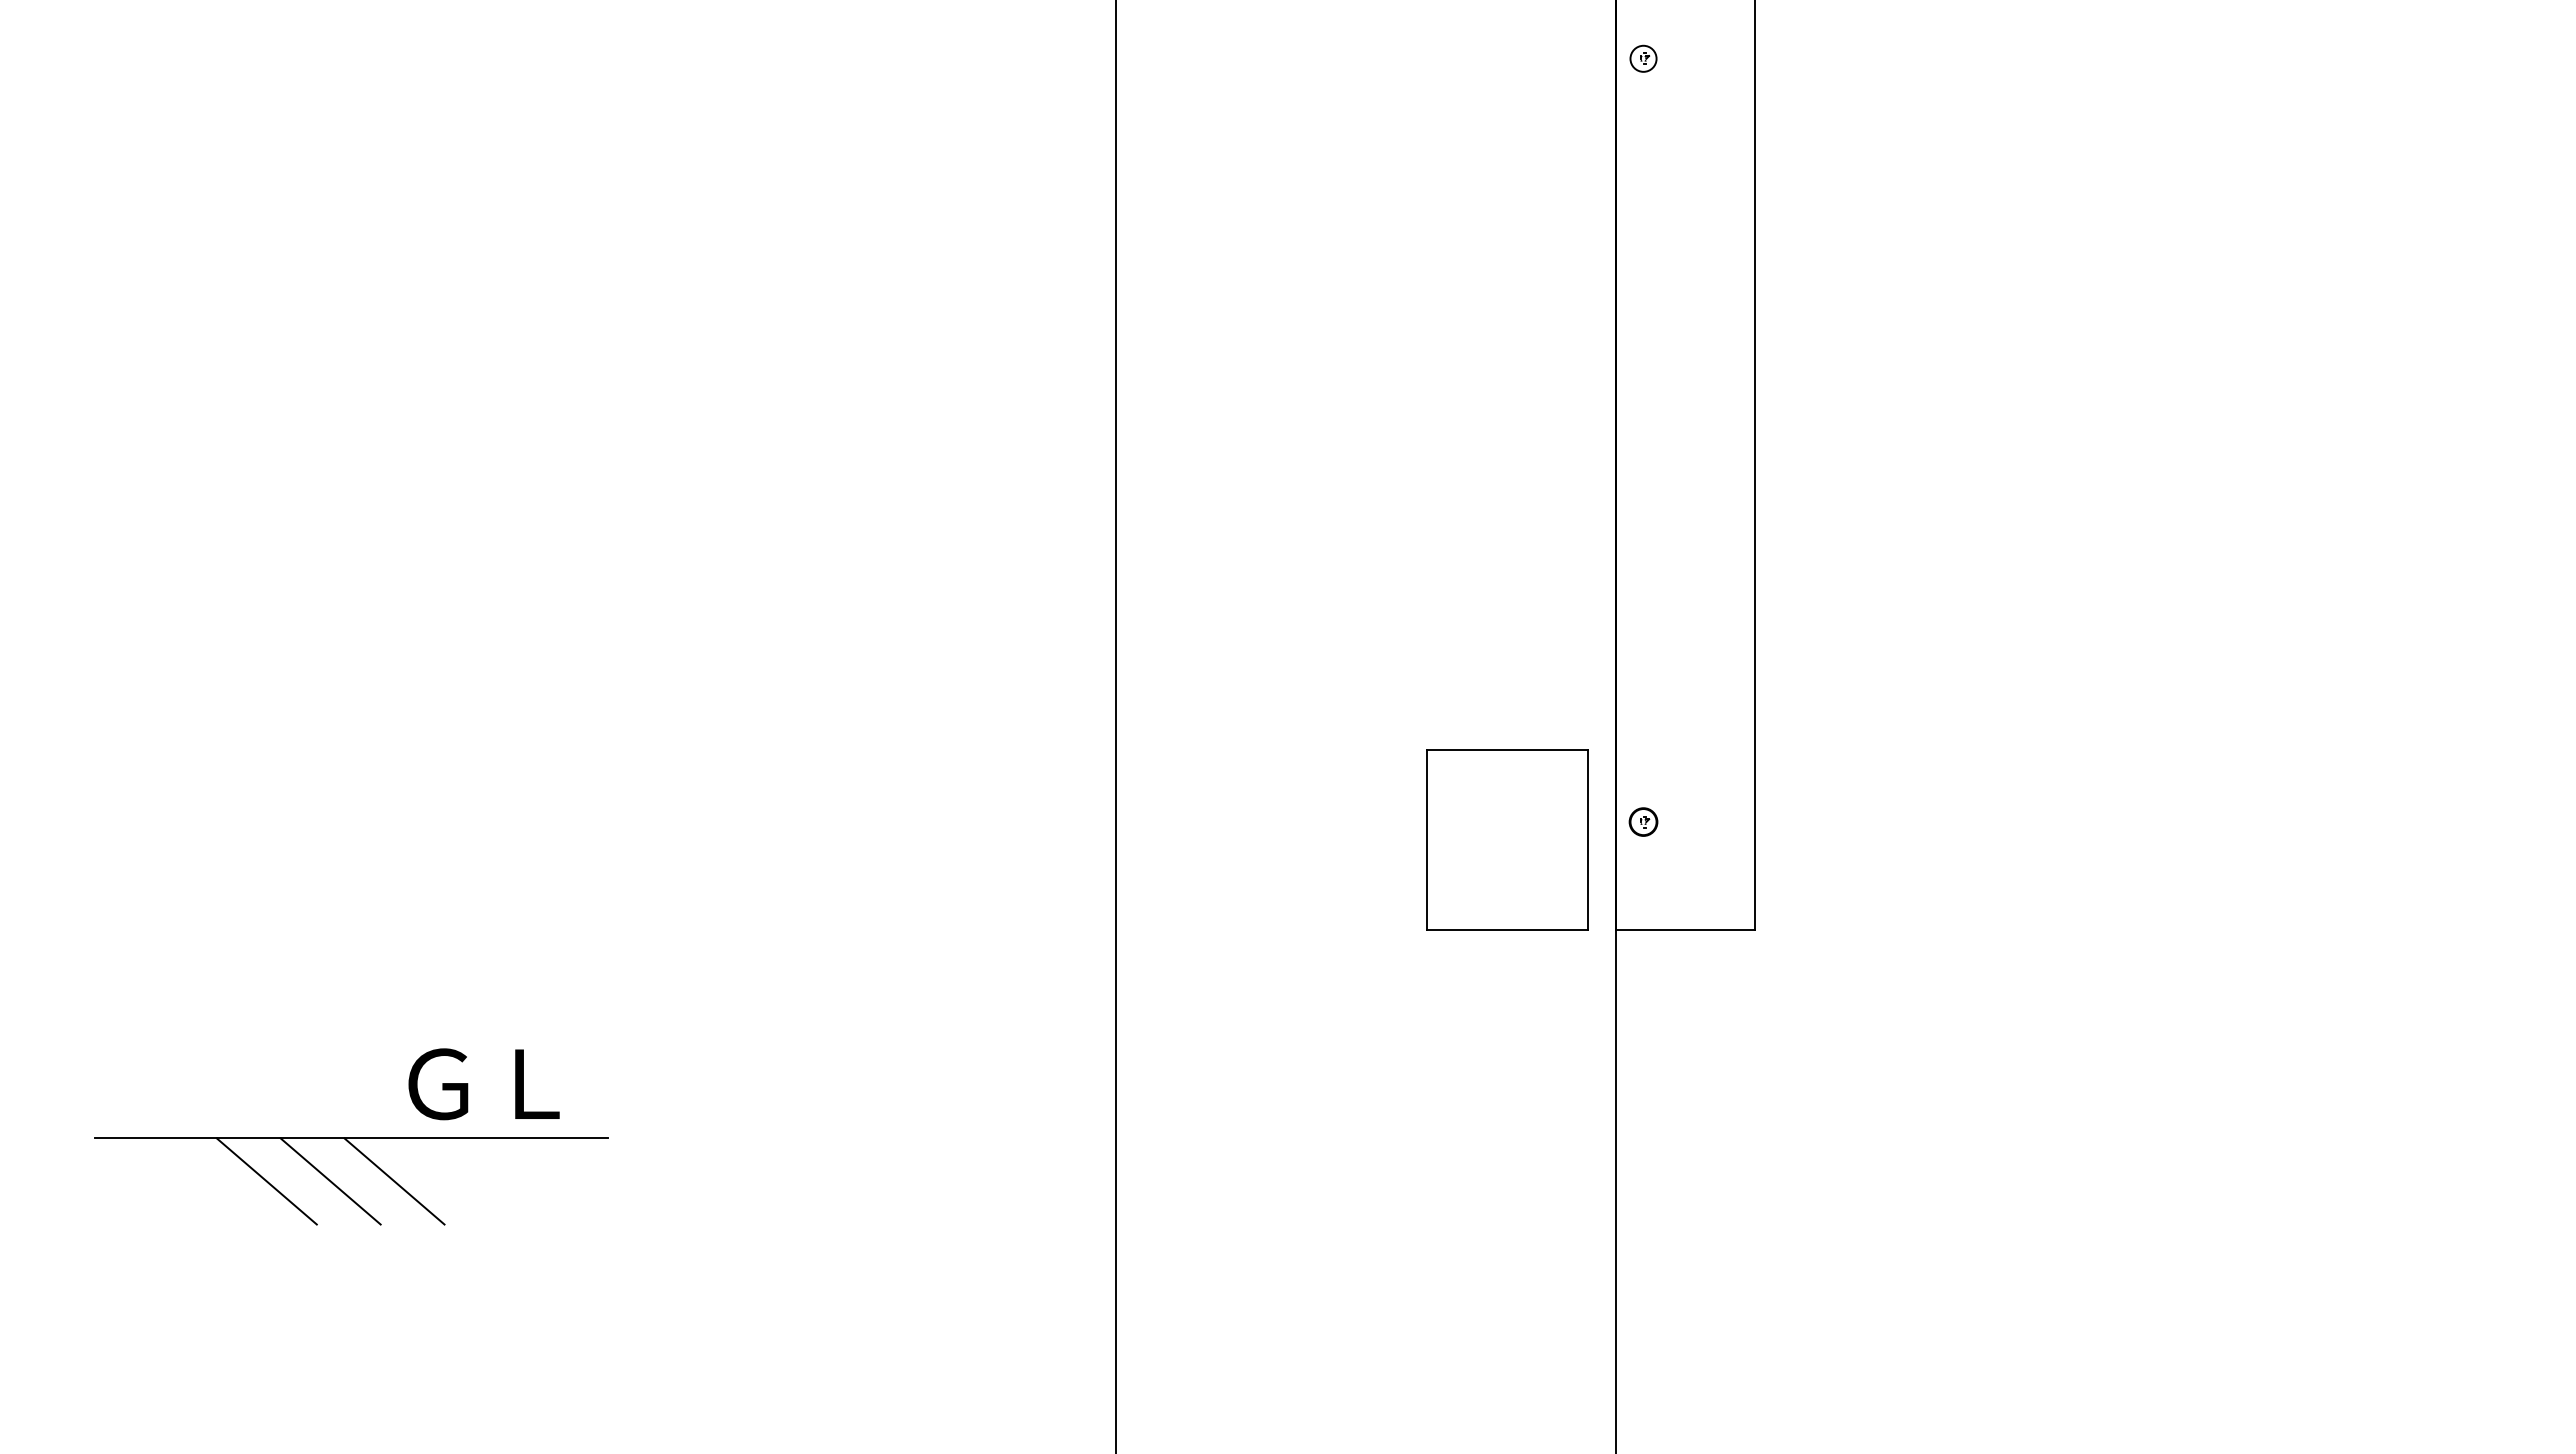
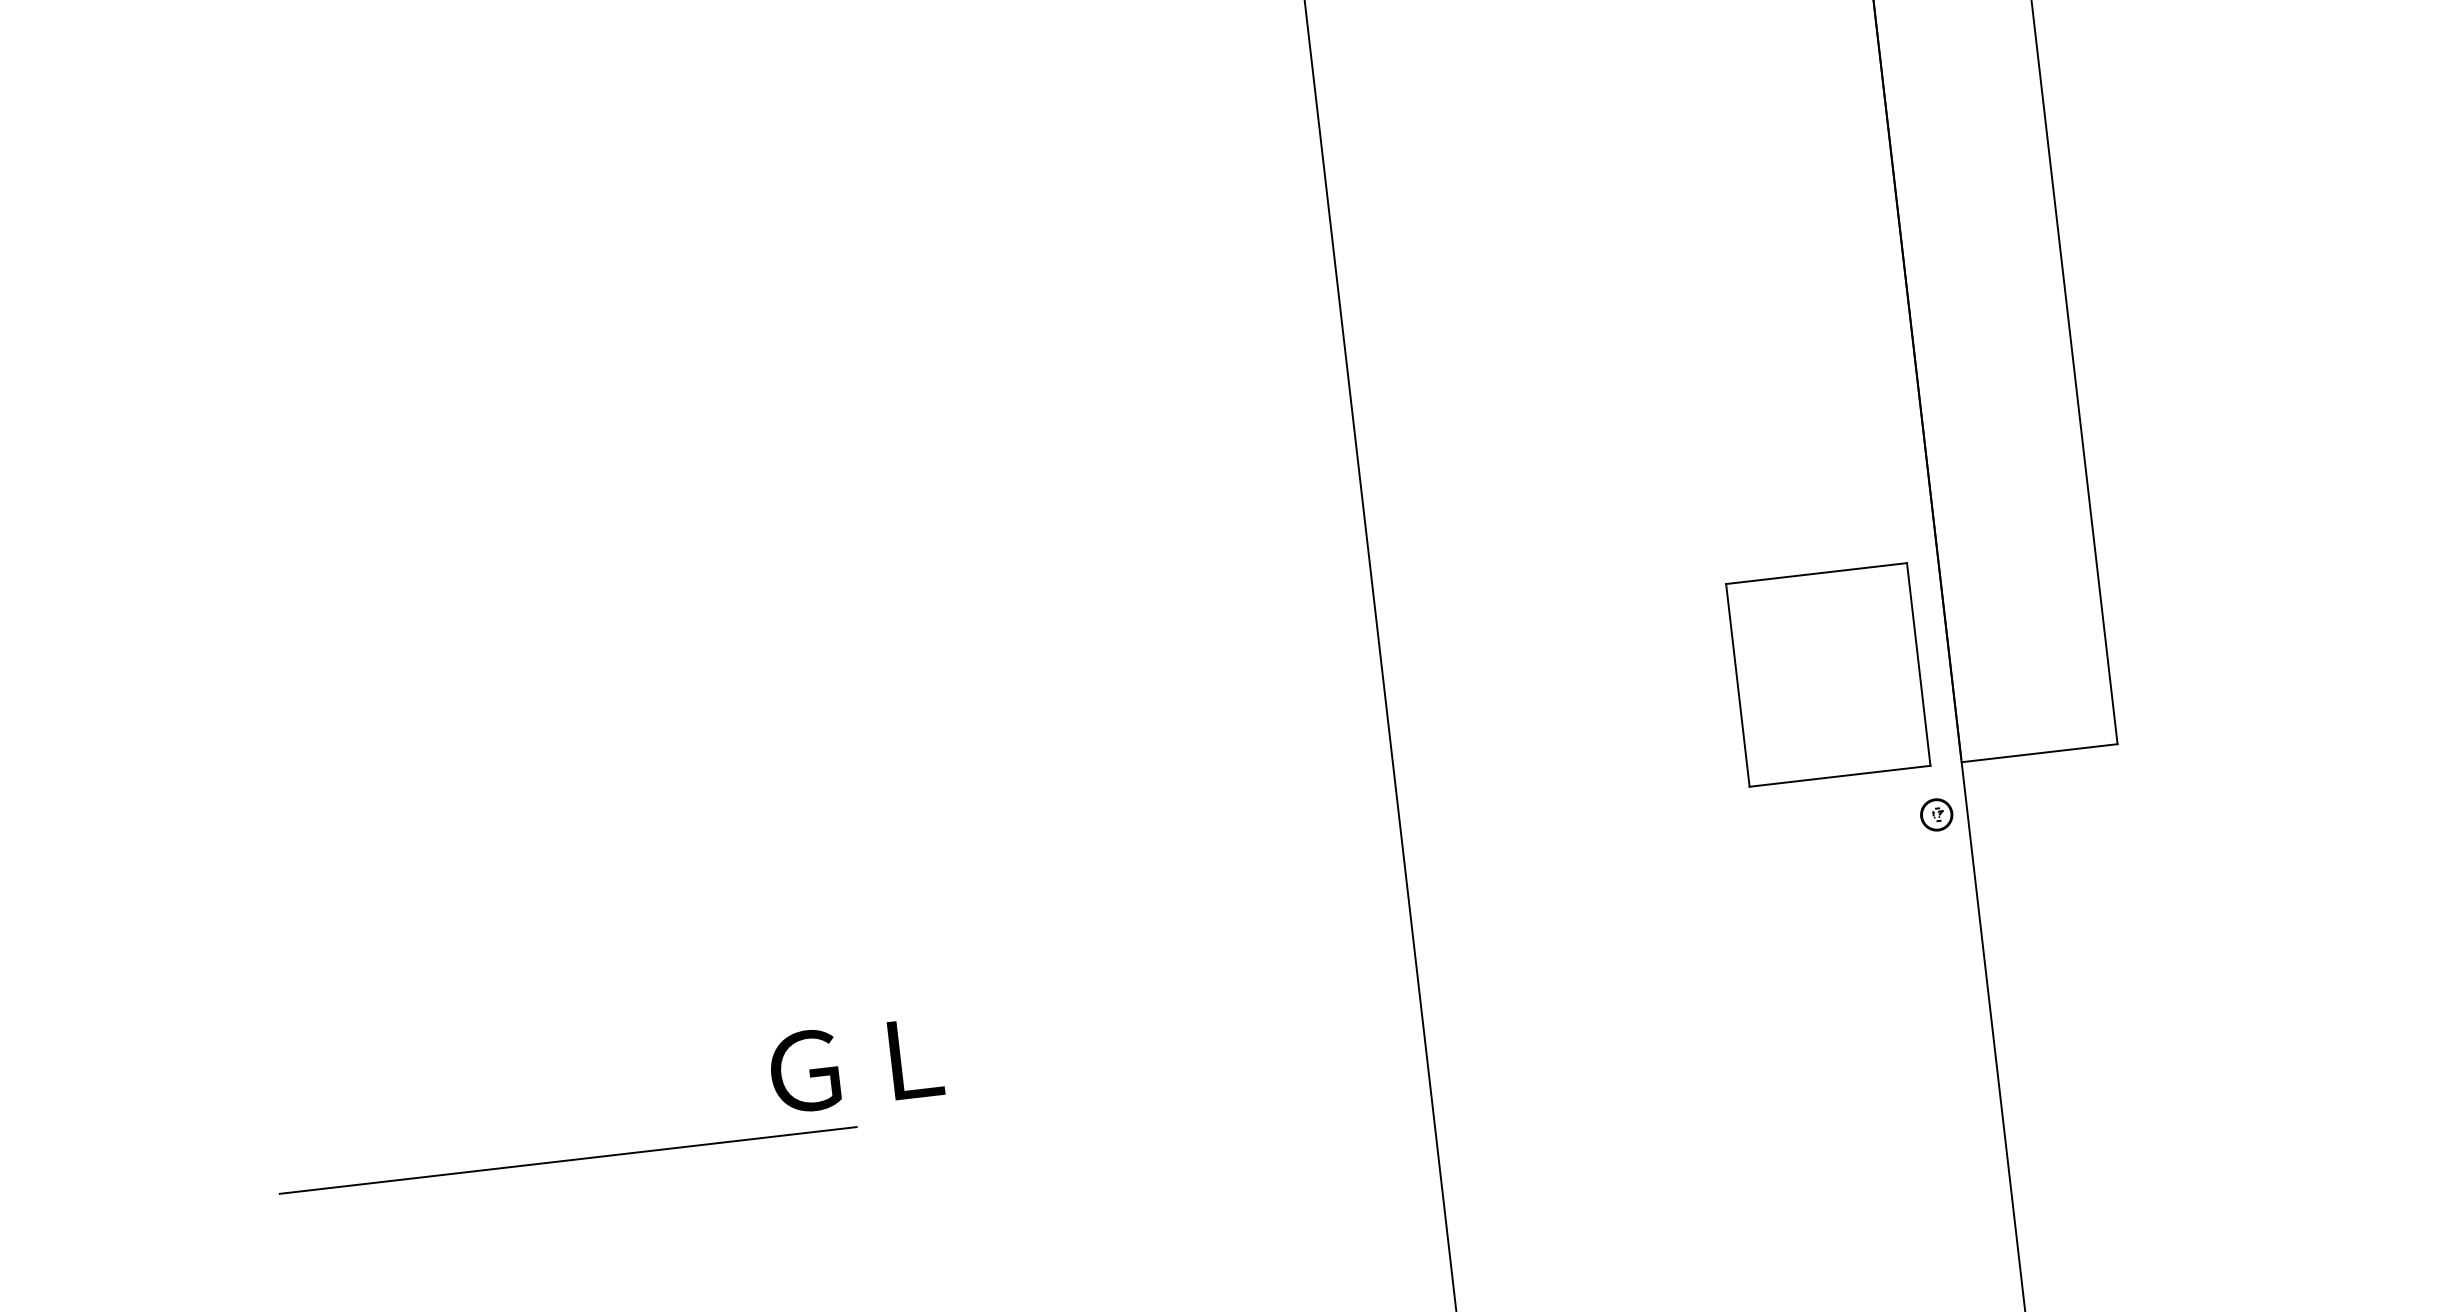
part: (1643, 821) -> (1936, 814), moved
text: (483, 1084) -> (855, 1065), moved
line: (266, 1181) -> (478, 1219), removed
line: (330, 1181) -> (550, 1211), removed
line: (394, 1181) -> (622, 1203), removed

